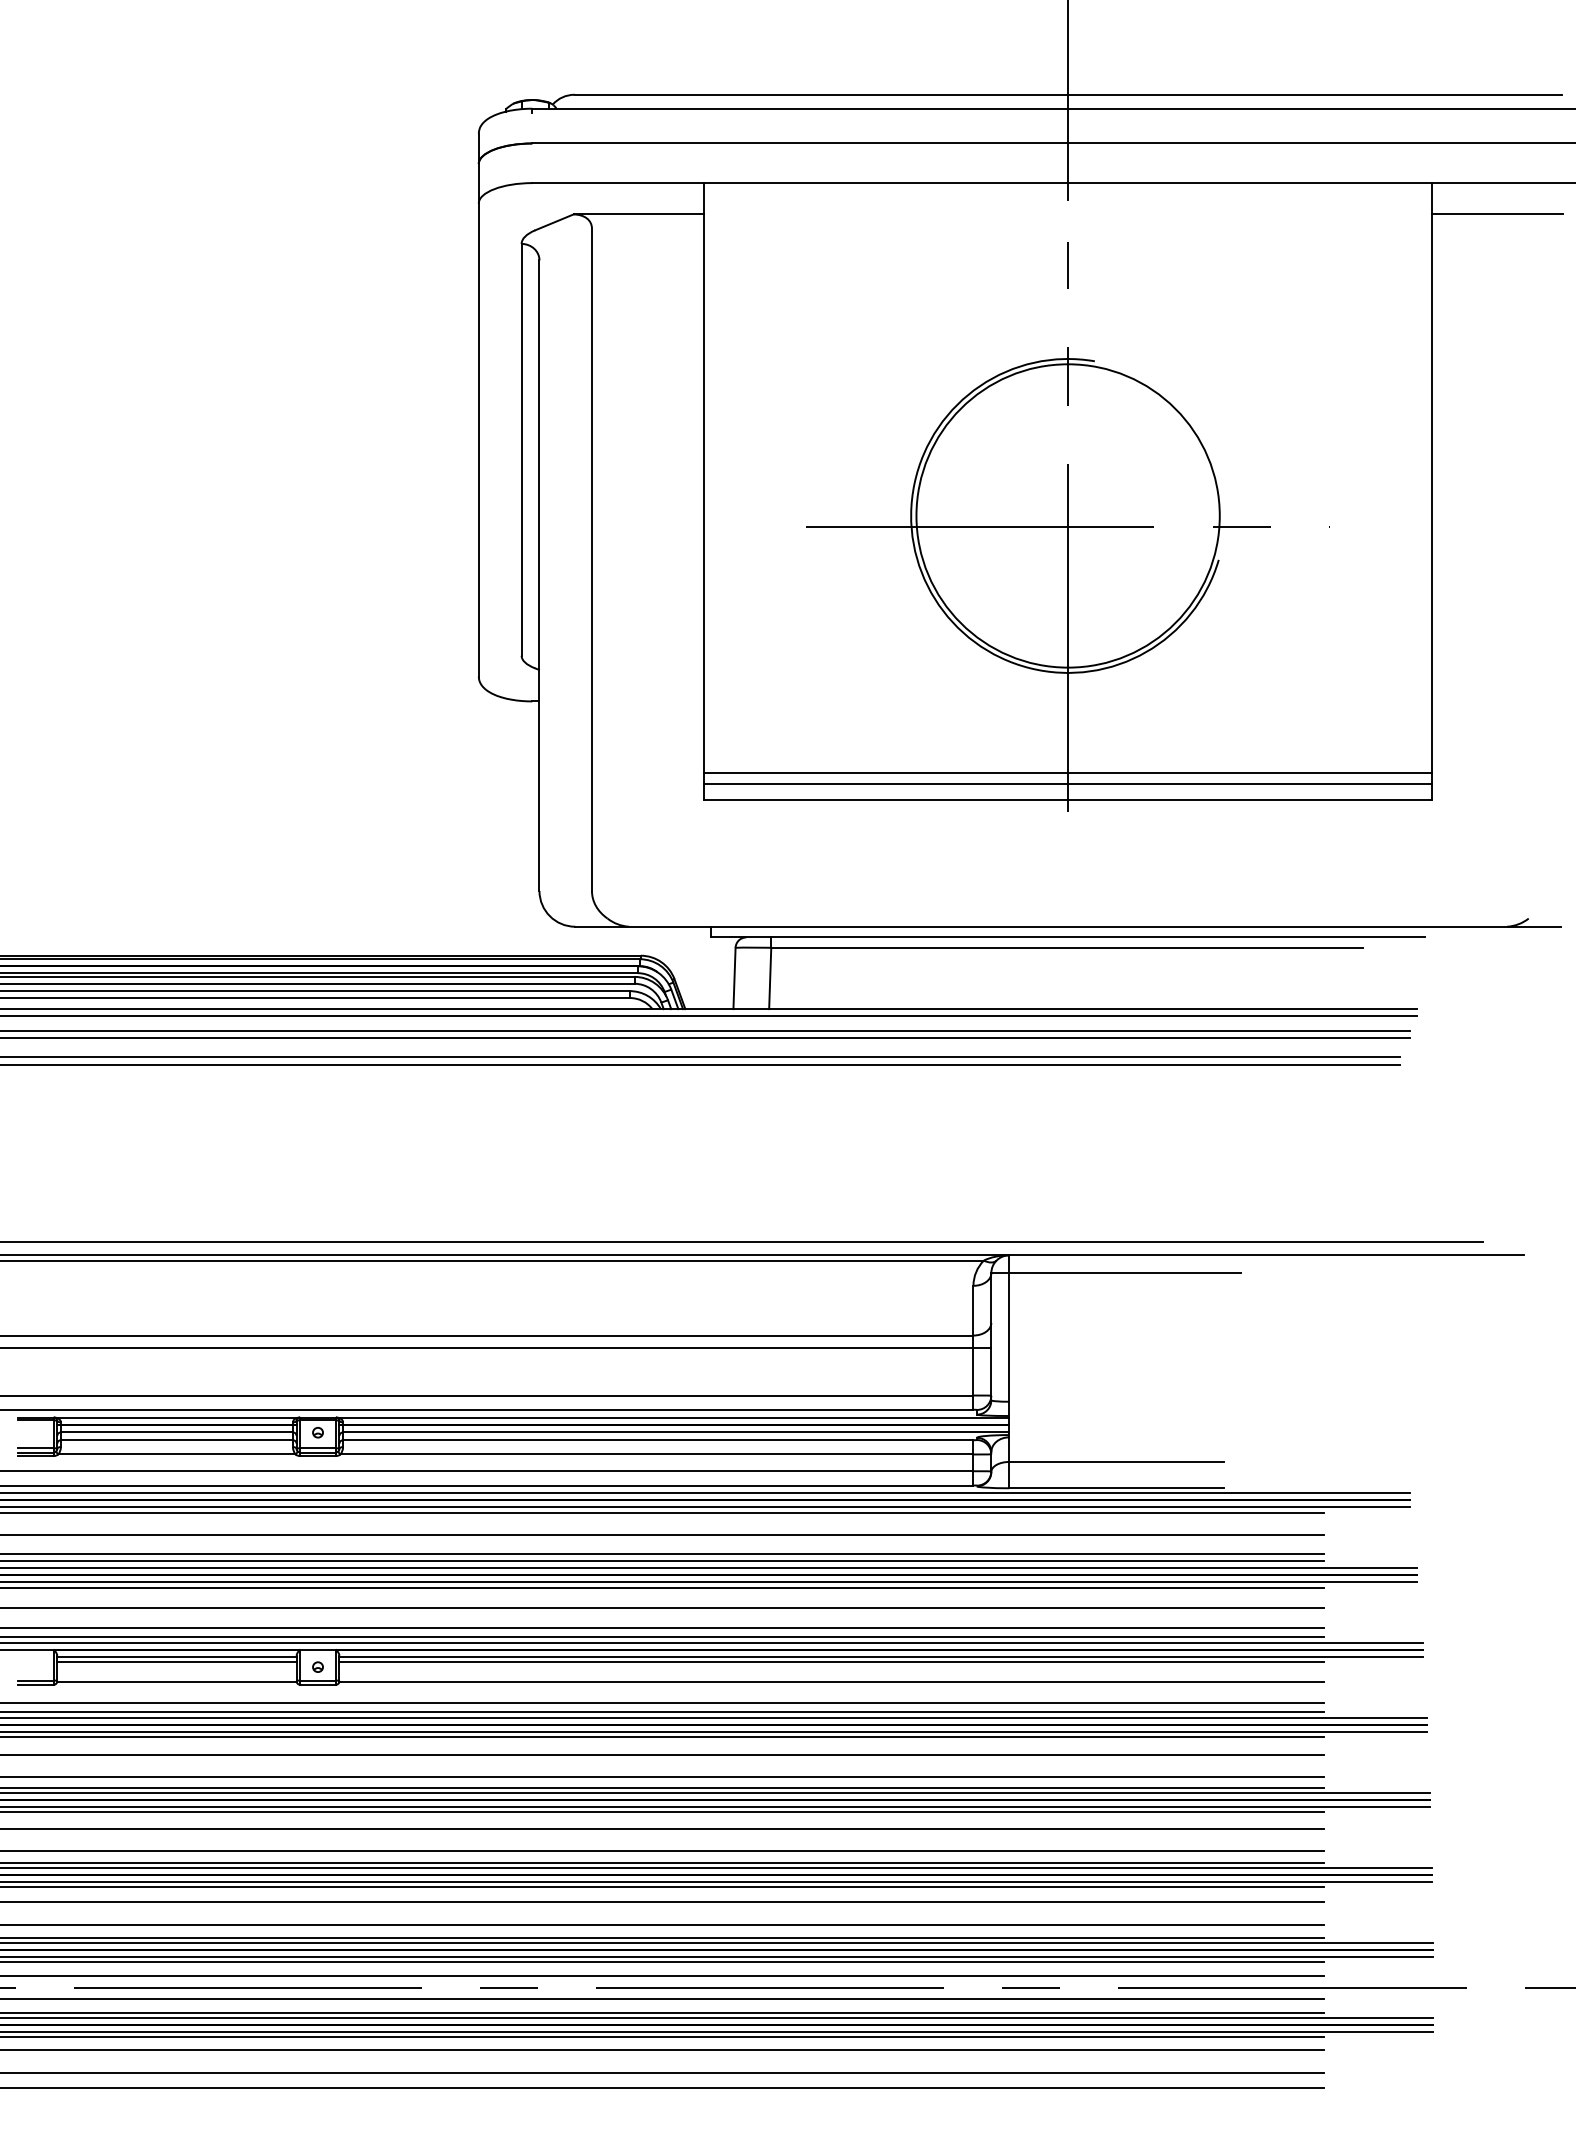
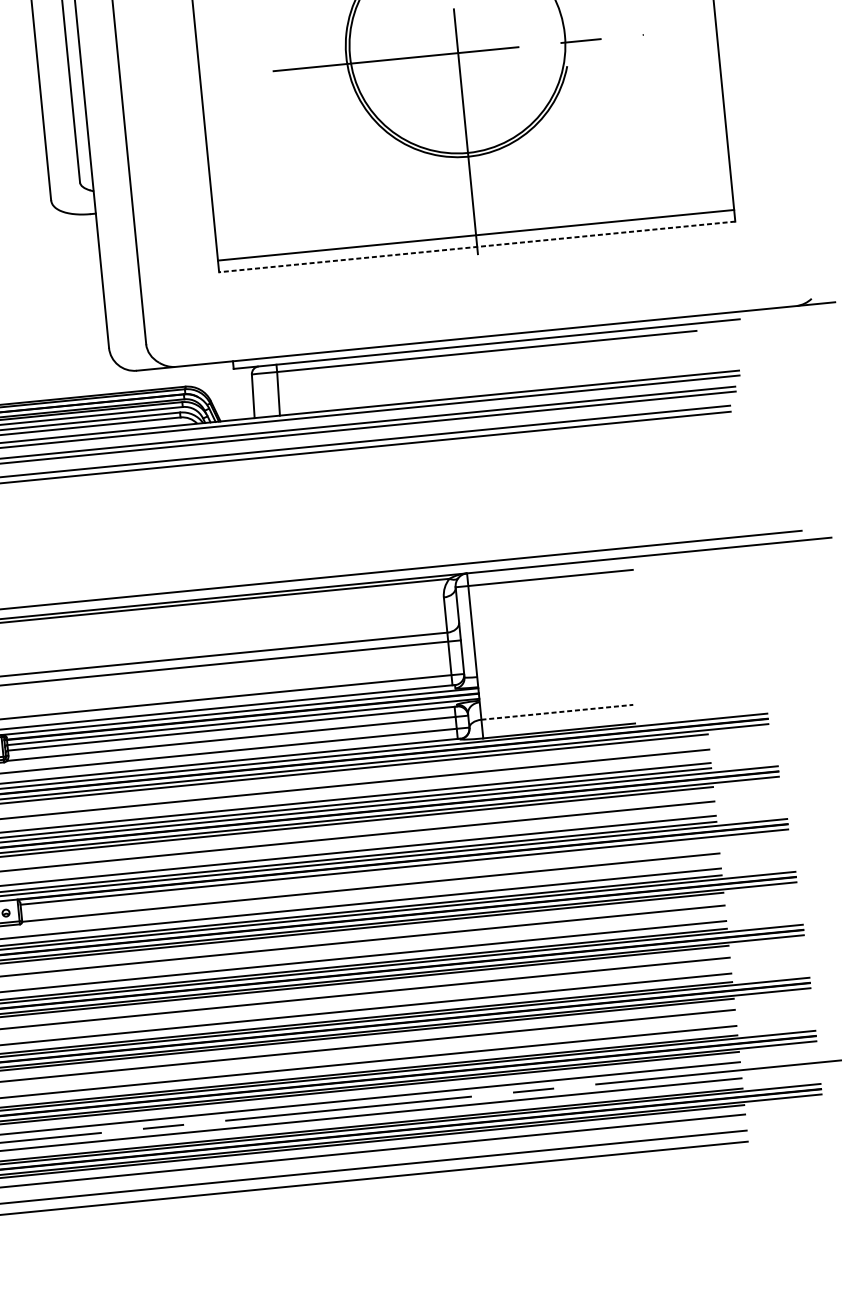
line: (1067, 773) -> (474, 227), removed
line: (1067, 800) -> (476, 247), solid -> dashed
line: (1116, 1461) -> (557, 711), solid -> dashed
line: (831, 1662) -> (369, 874), removed

